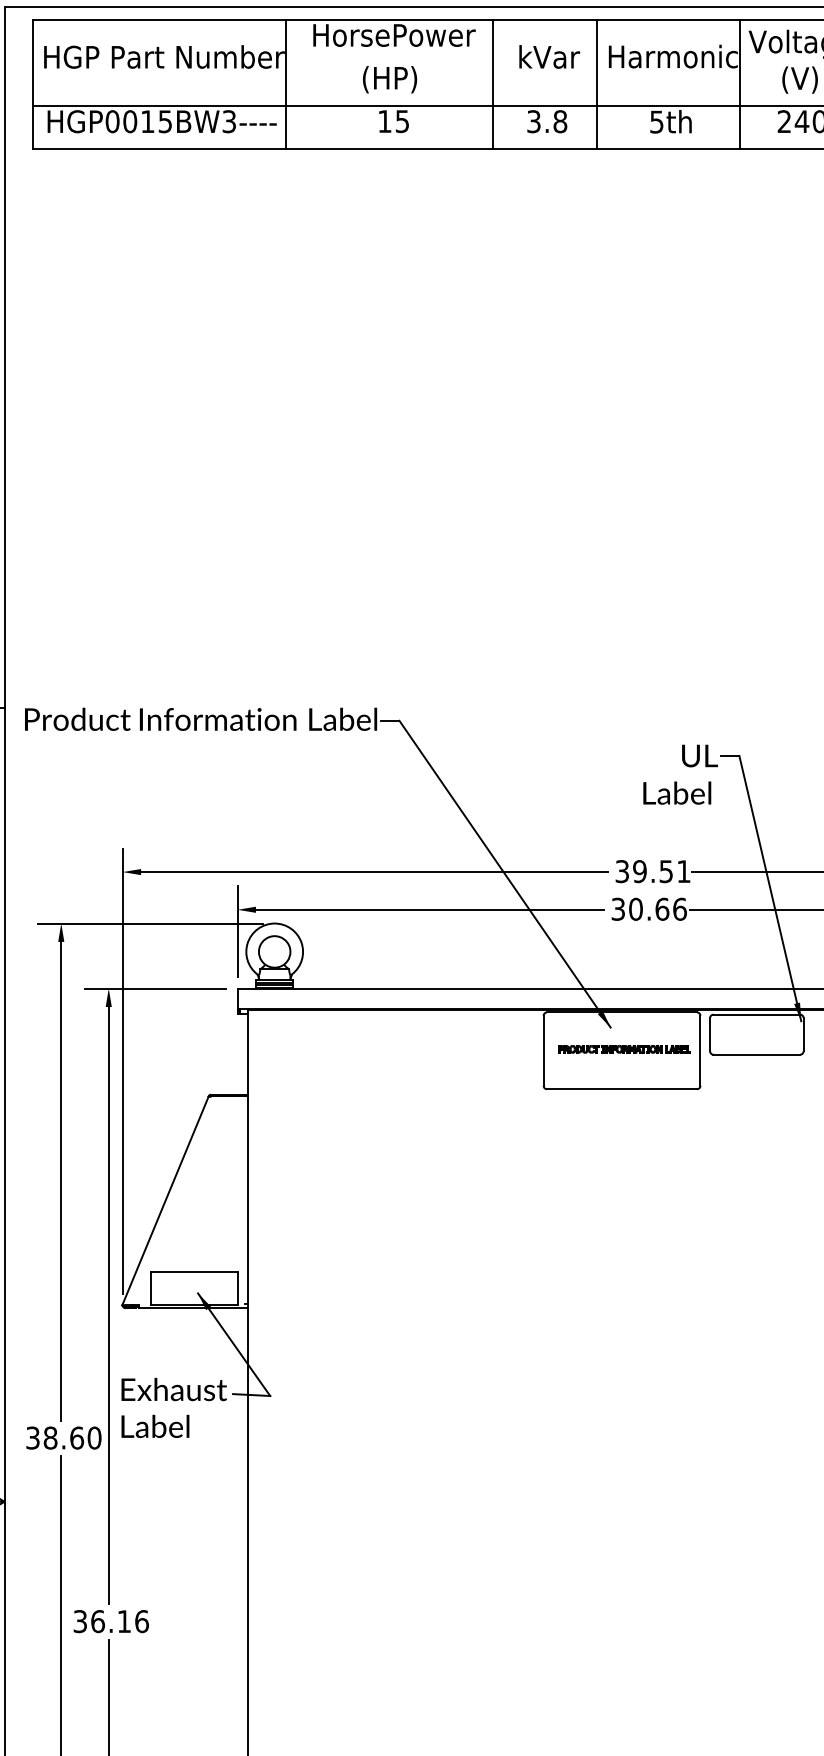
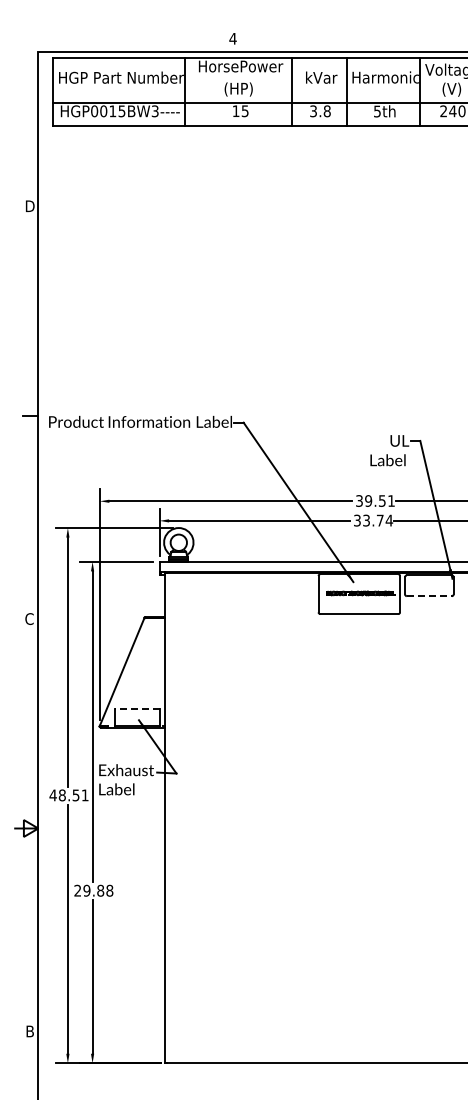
text: (658, 909) -> (378, 520), 30.66 -> 33.74
line: (757, 1055) -> (429, 596), solid -> dashed
line: (195, 1270) -> (137, 708), solid -> dashed
text: (62, 1438) -> (68, 795), 38.60 -> 48.51
text: (110, 1621) -> (93, 890), 36.16 -> 29.88

